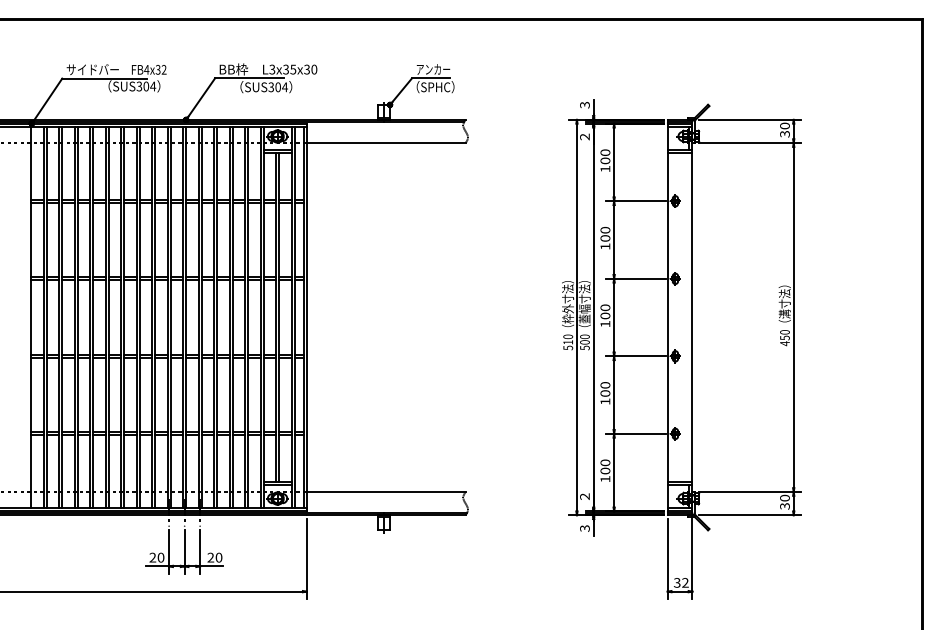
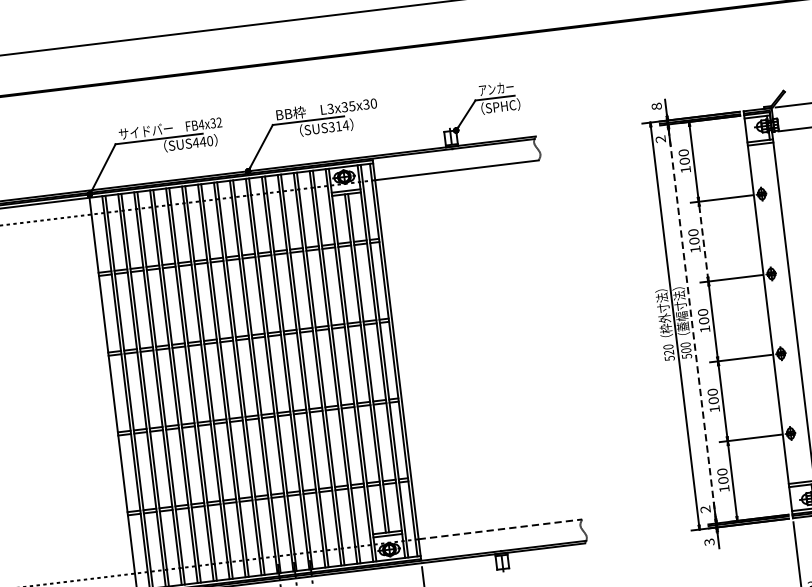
text: (146, 86) -> (203, 141), SUS304 -> SUS440
text: (277, 87) -> (338, 126), SUS304 -> SUS314
text: (584, 104) -> (656, 105), 3 -> 8
line: (614, 240) -> (704, 242), solid -> dashed
line: (593, 317) -> (692, 323), solid -> dashed
text: (567, 342) -> (668, 352), 510 -> 520
line: (386, 492) -> (500, 529), solid -> dashed

